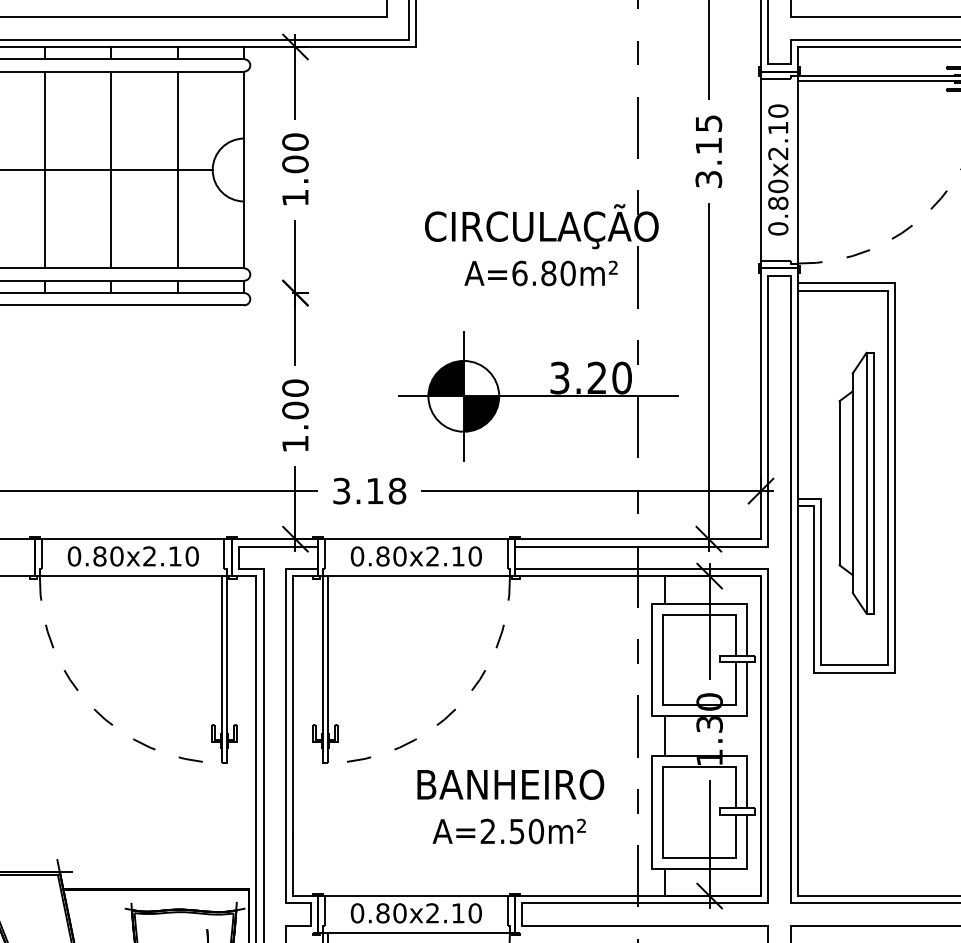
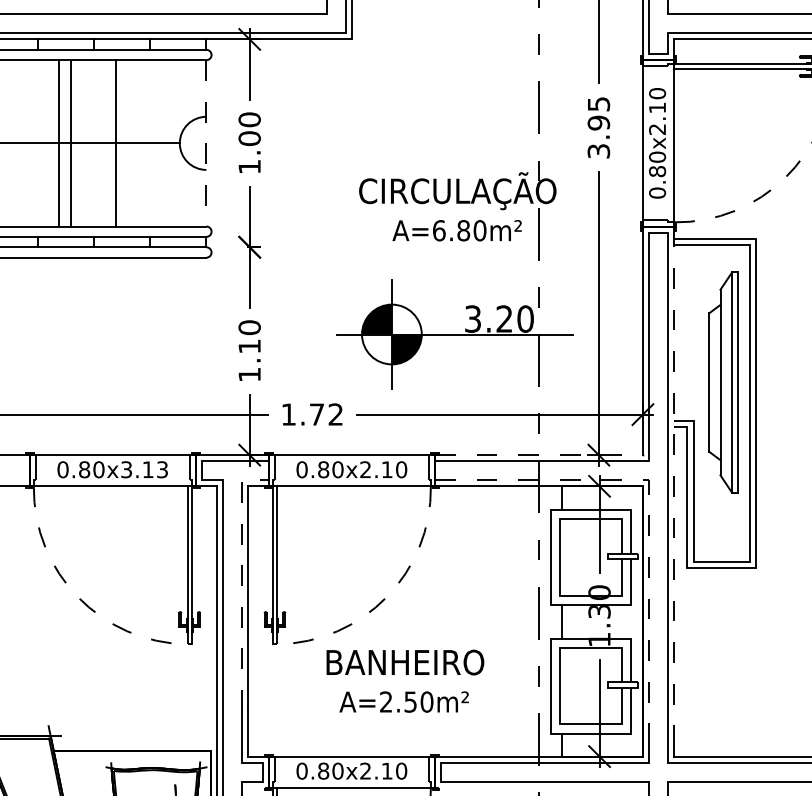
text: (708, 145) -> (598, 122), 3.15 -> 3.95
line: (44, 169) -> (70, 142), moved
line: (111, 169) -> (58, 142), moved
line: (177, 169) -> (116, 142), moved
line: (244, 170) -> (206, 143), solid -> dashed
text: (295, 410) -> (249, 346), 1.00 -> 1.10
part: (856, 482) -> (723, 381), moved
text: (369, 490) -> (312, 414), 3.18 -> 1.72
line: (638, 539) -> (539, 455), solid -> dashed
text: (170, 556) -> (144, 469), 0.80x2.10 -> 0.80x3.13
line: (797, 576) -> (673, 486), solid -> dashed
line: (768, 592) -> (649, 500), solid -> dashed
line: (286, 688) -> (242, 581), solid -> dashed
text: (510, 806) -> (405, 680), moved

